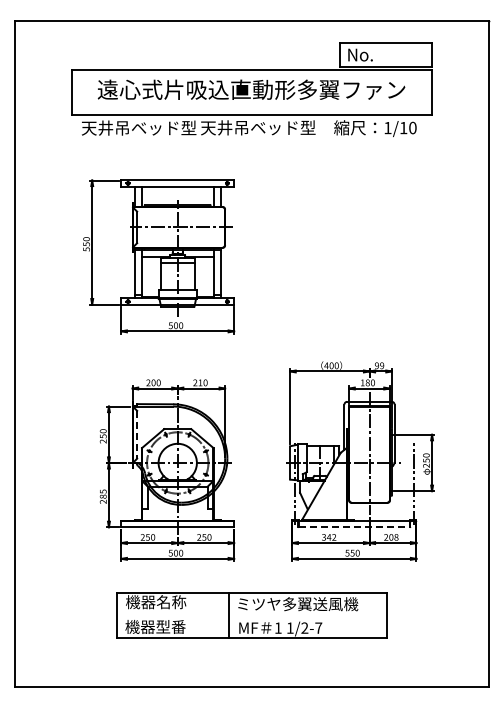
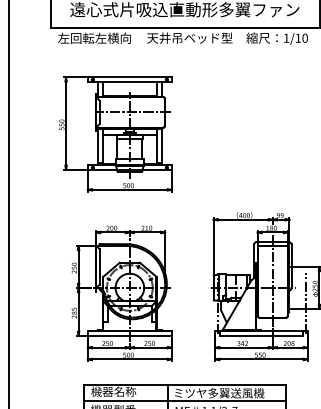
text: (138, 127) -> (100, 37), 天井吊ベッド型 -> 左回転左横向
line: (137, 434) -> (99, 266), dashed -> solid
line: (354, 527) -> (261, 336), dashed -> solid
line: (251, 615) -> (184, 401), added

